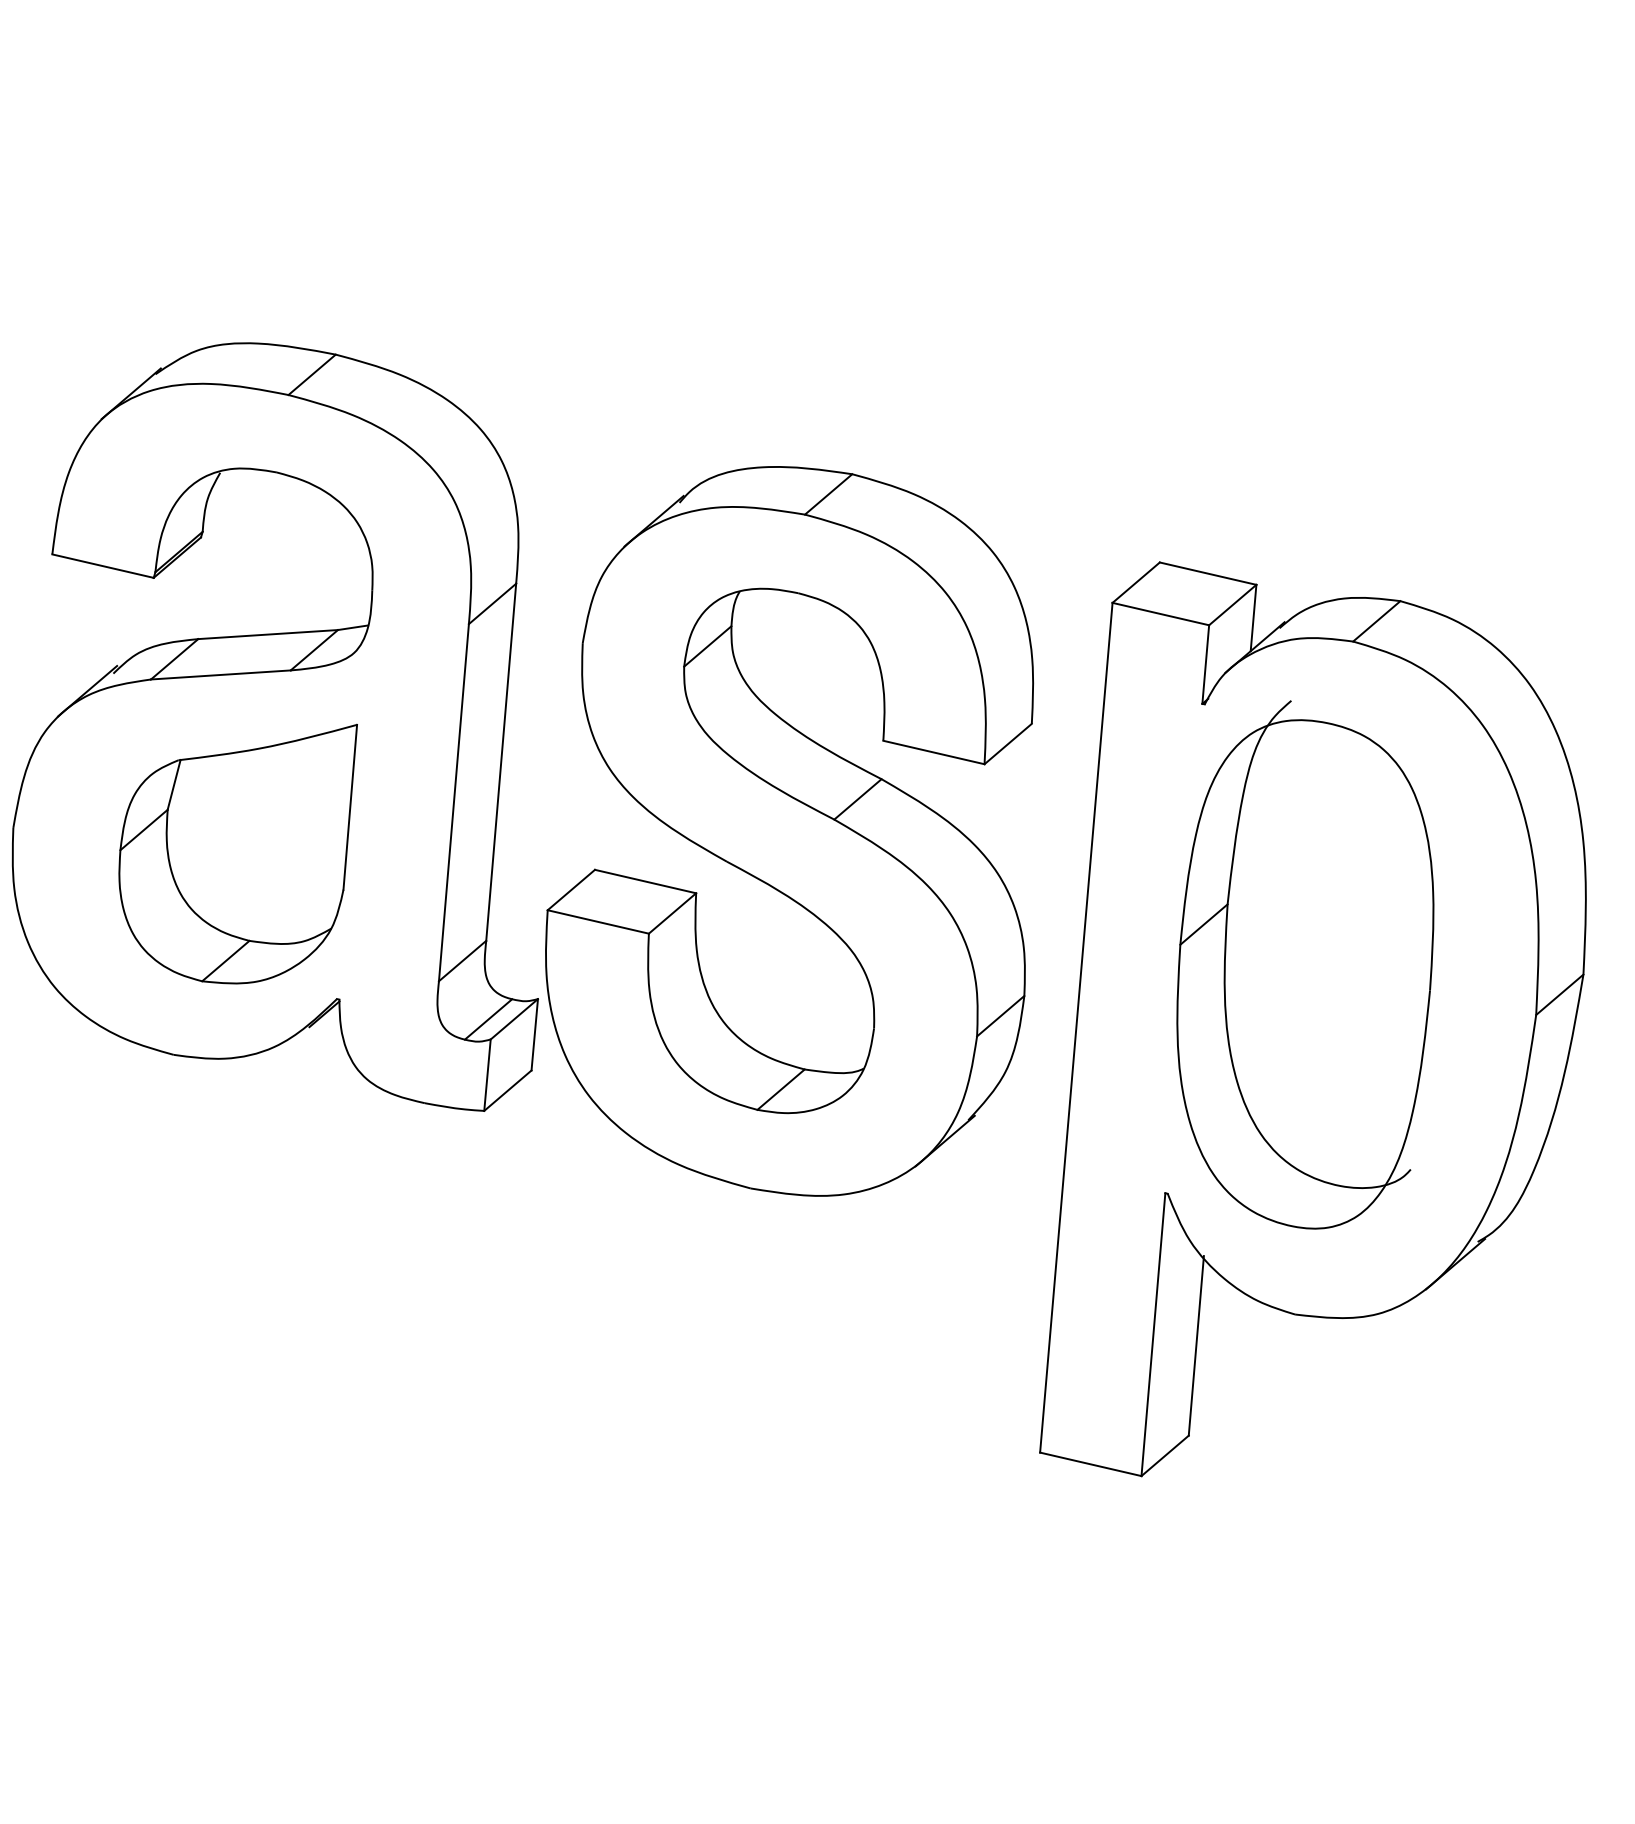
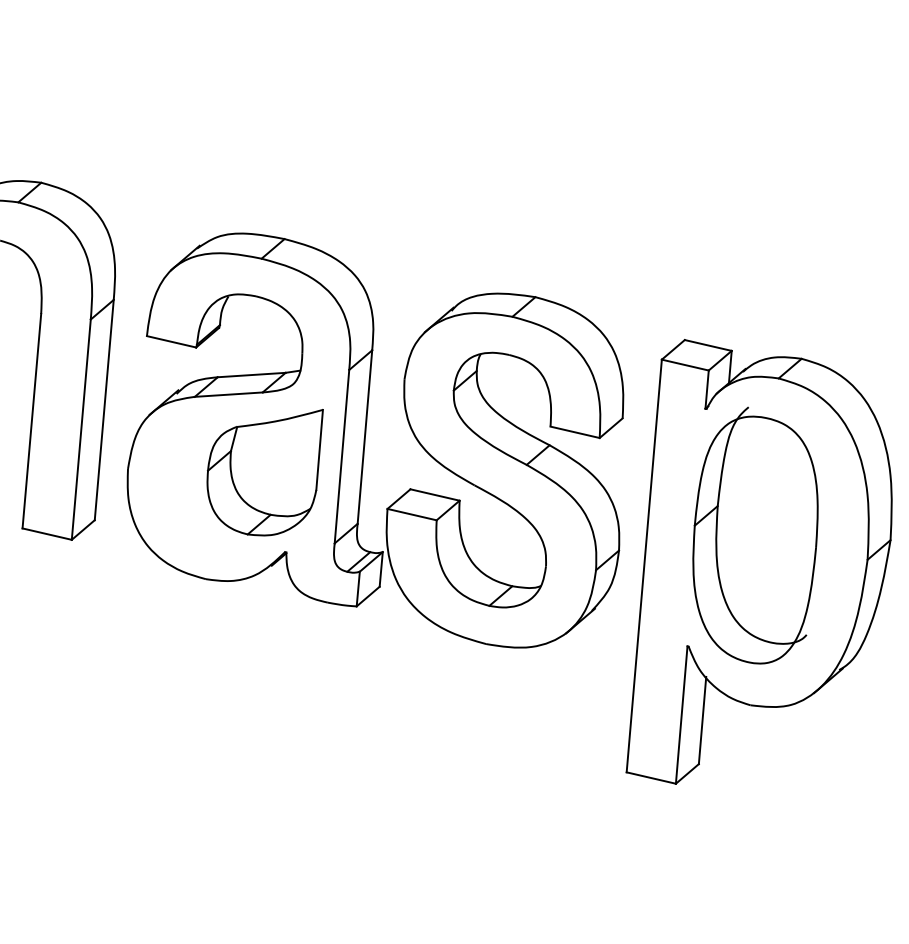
part: (236, 853) -> (264, 472), moved

